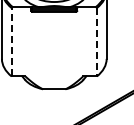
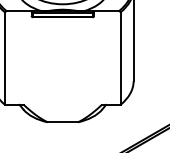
line: (11, 41) -> (4, 57), dashed -> solid
line: (96, 42) -> (119, 59), dashed -> solid

